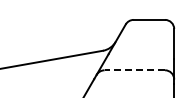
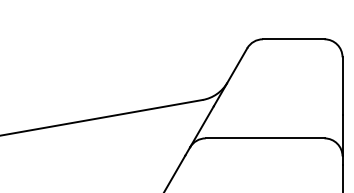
line: (134, 70) -> (264, 138), dashed -> solid

